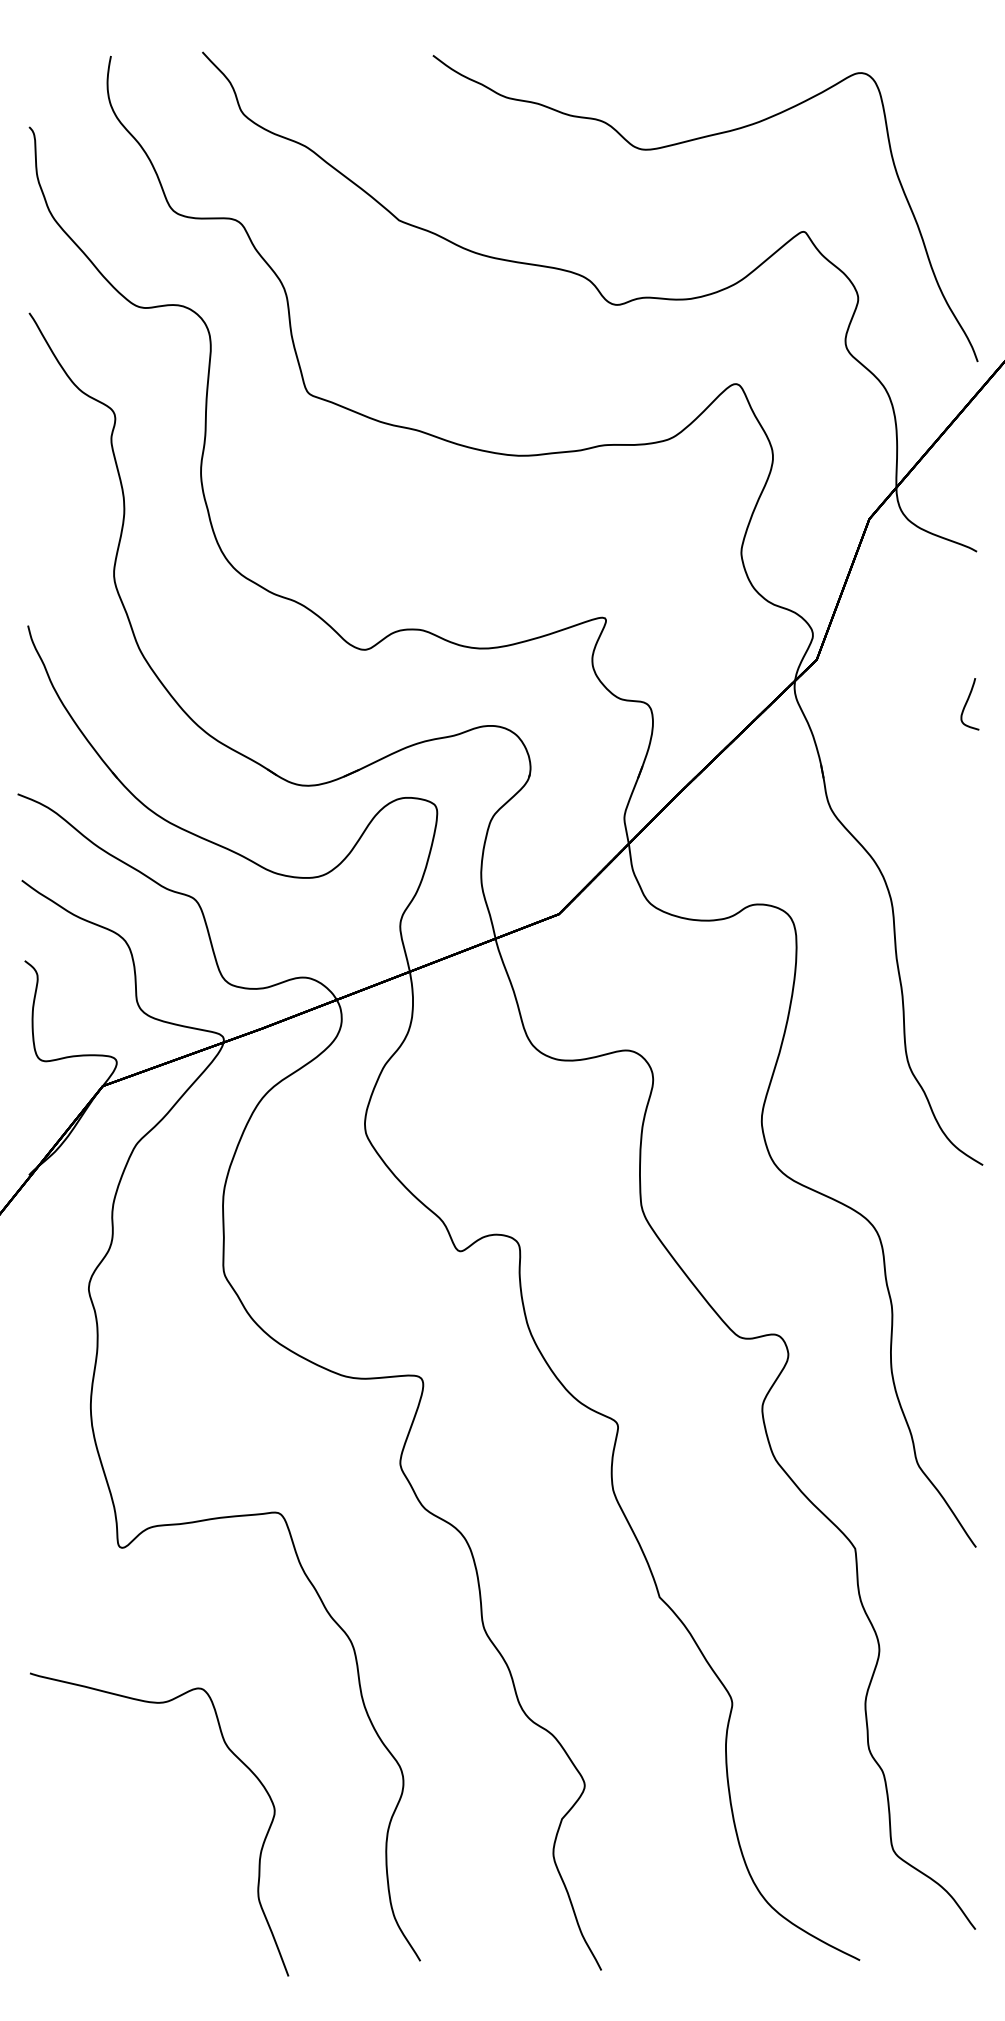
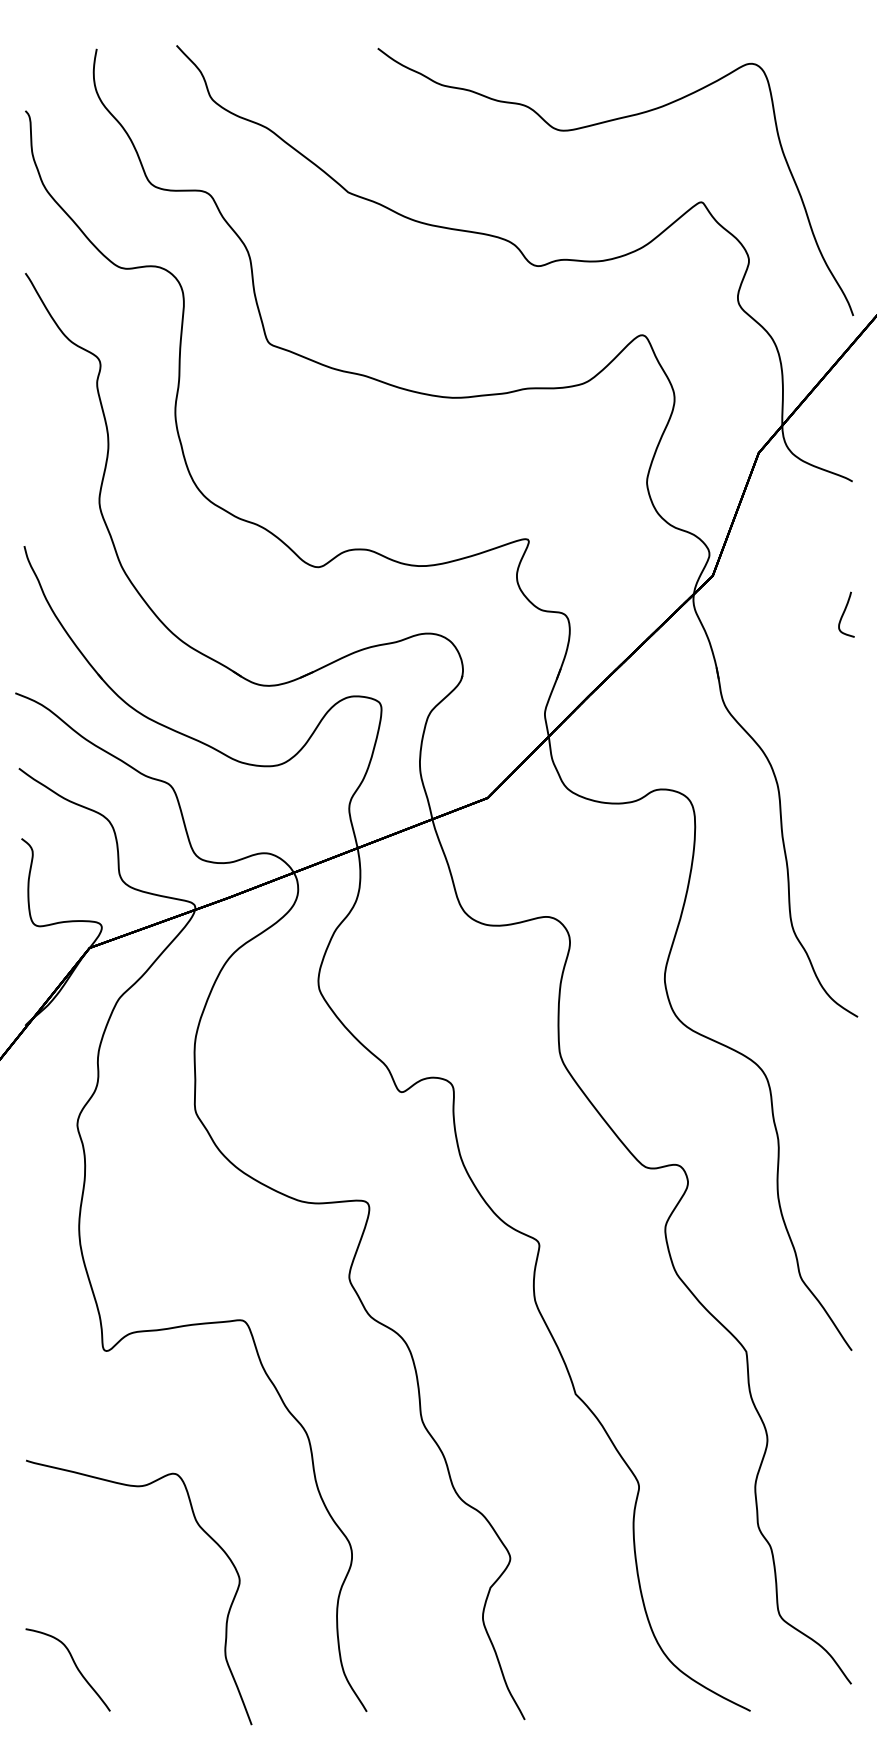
part: (85, 1908) -> (74, 1665), added

